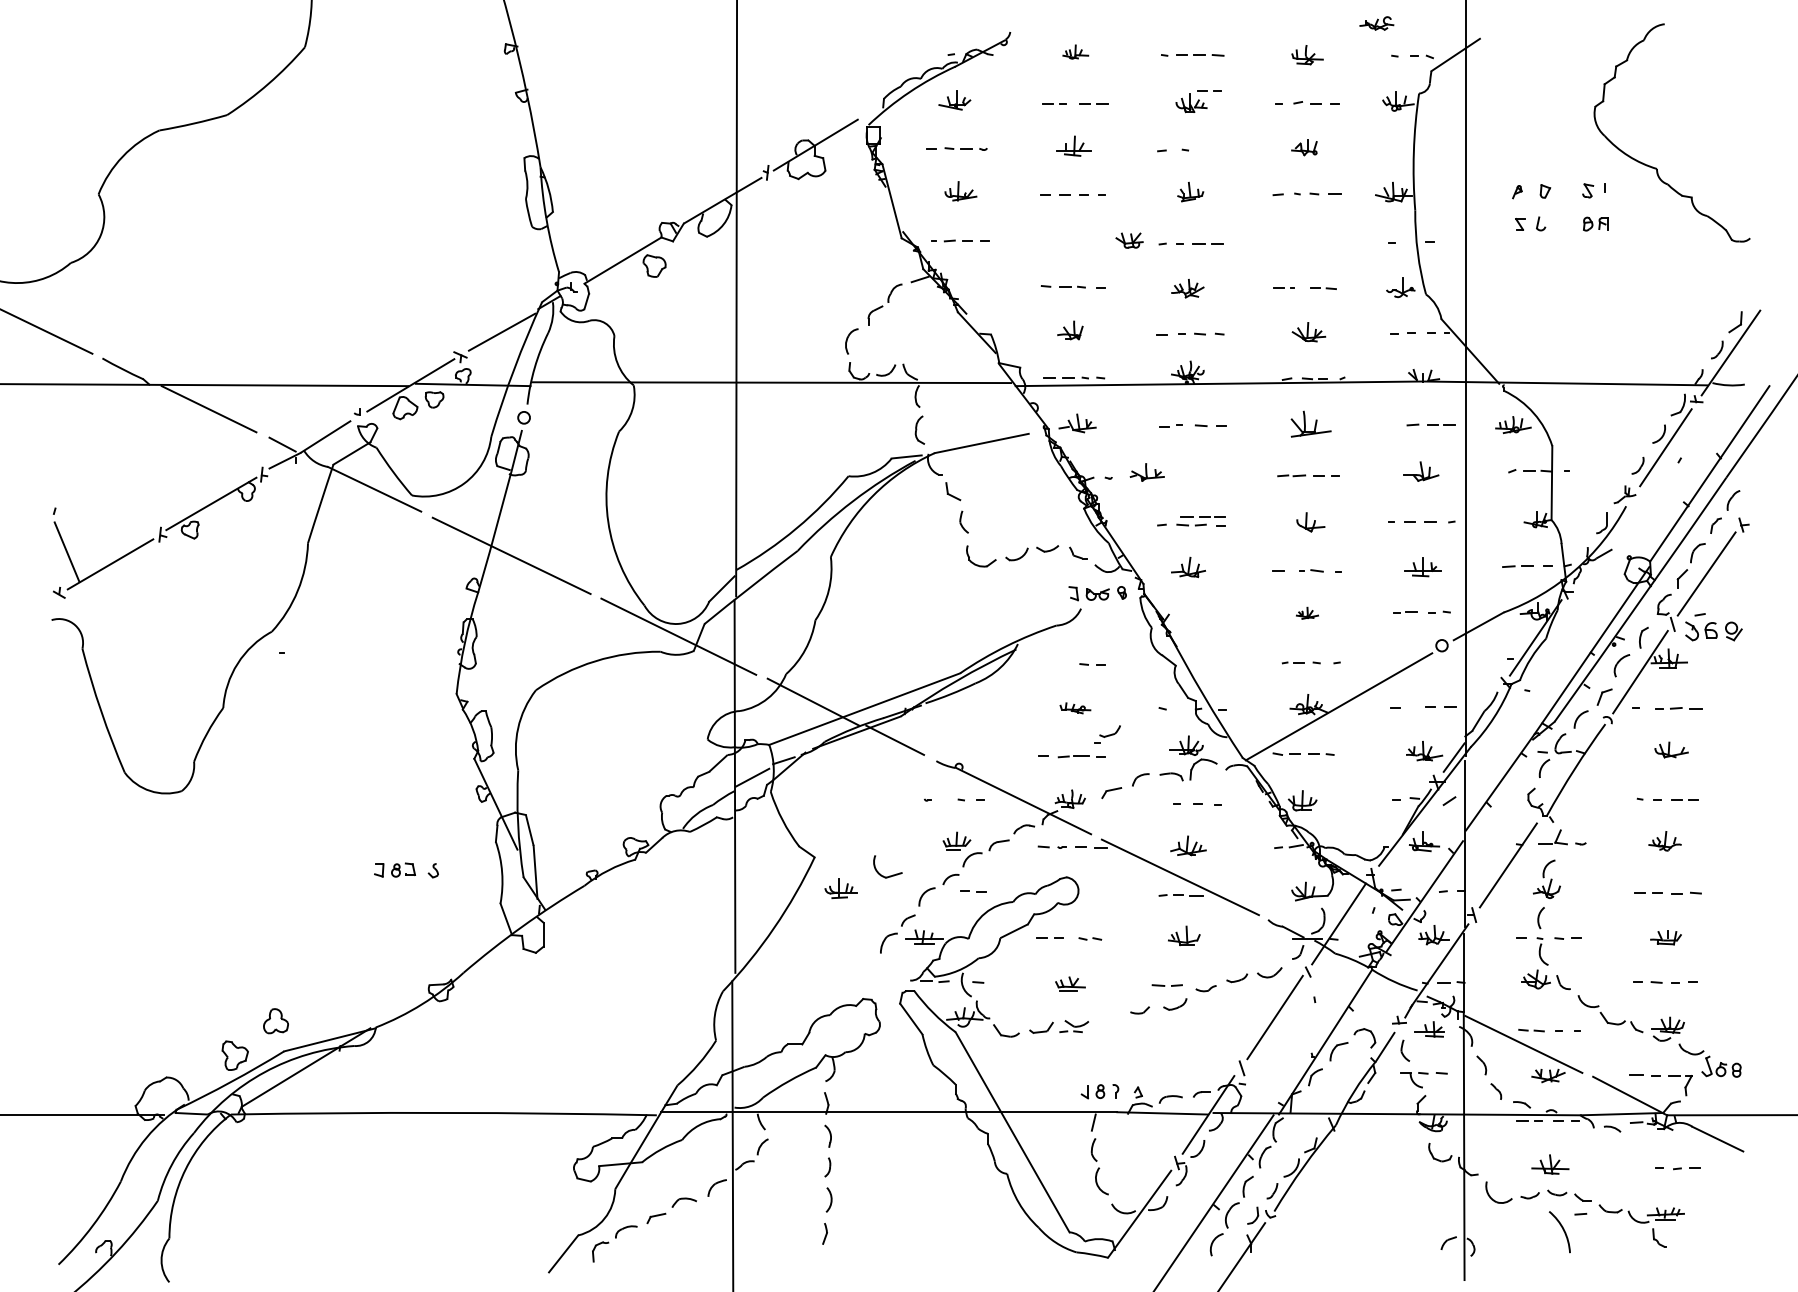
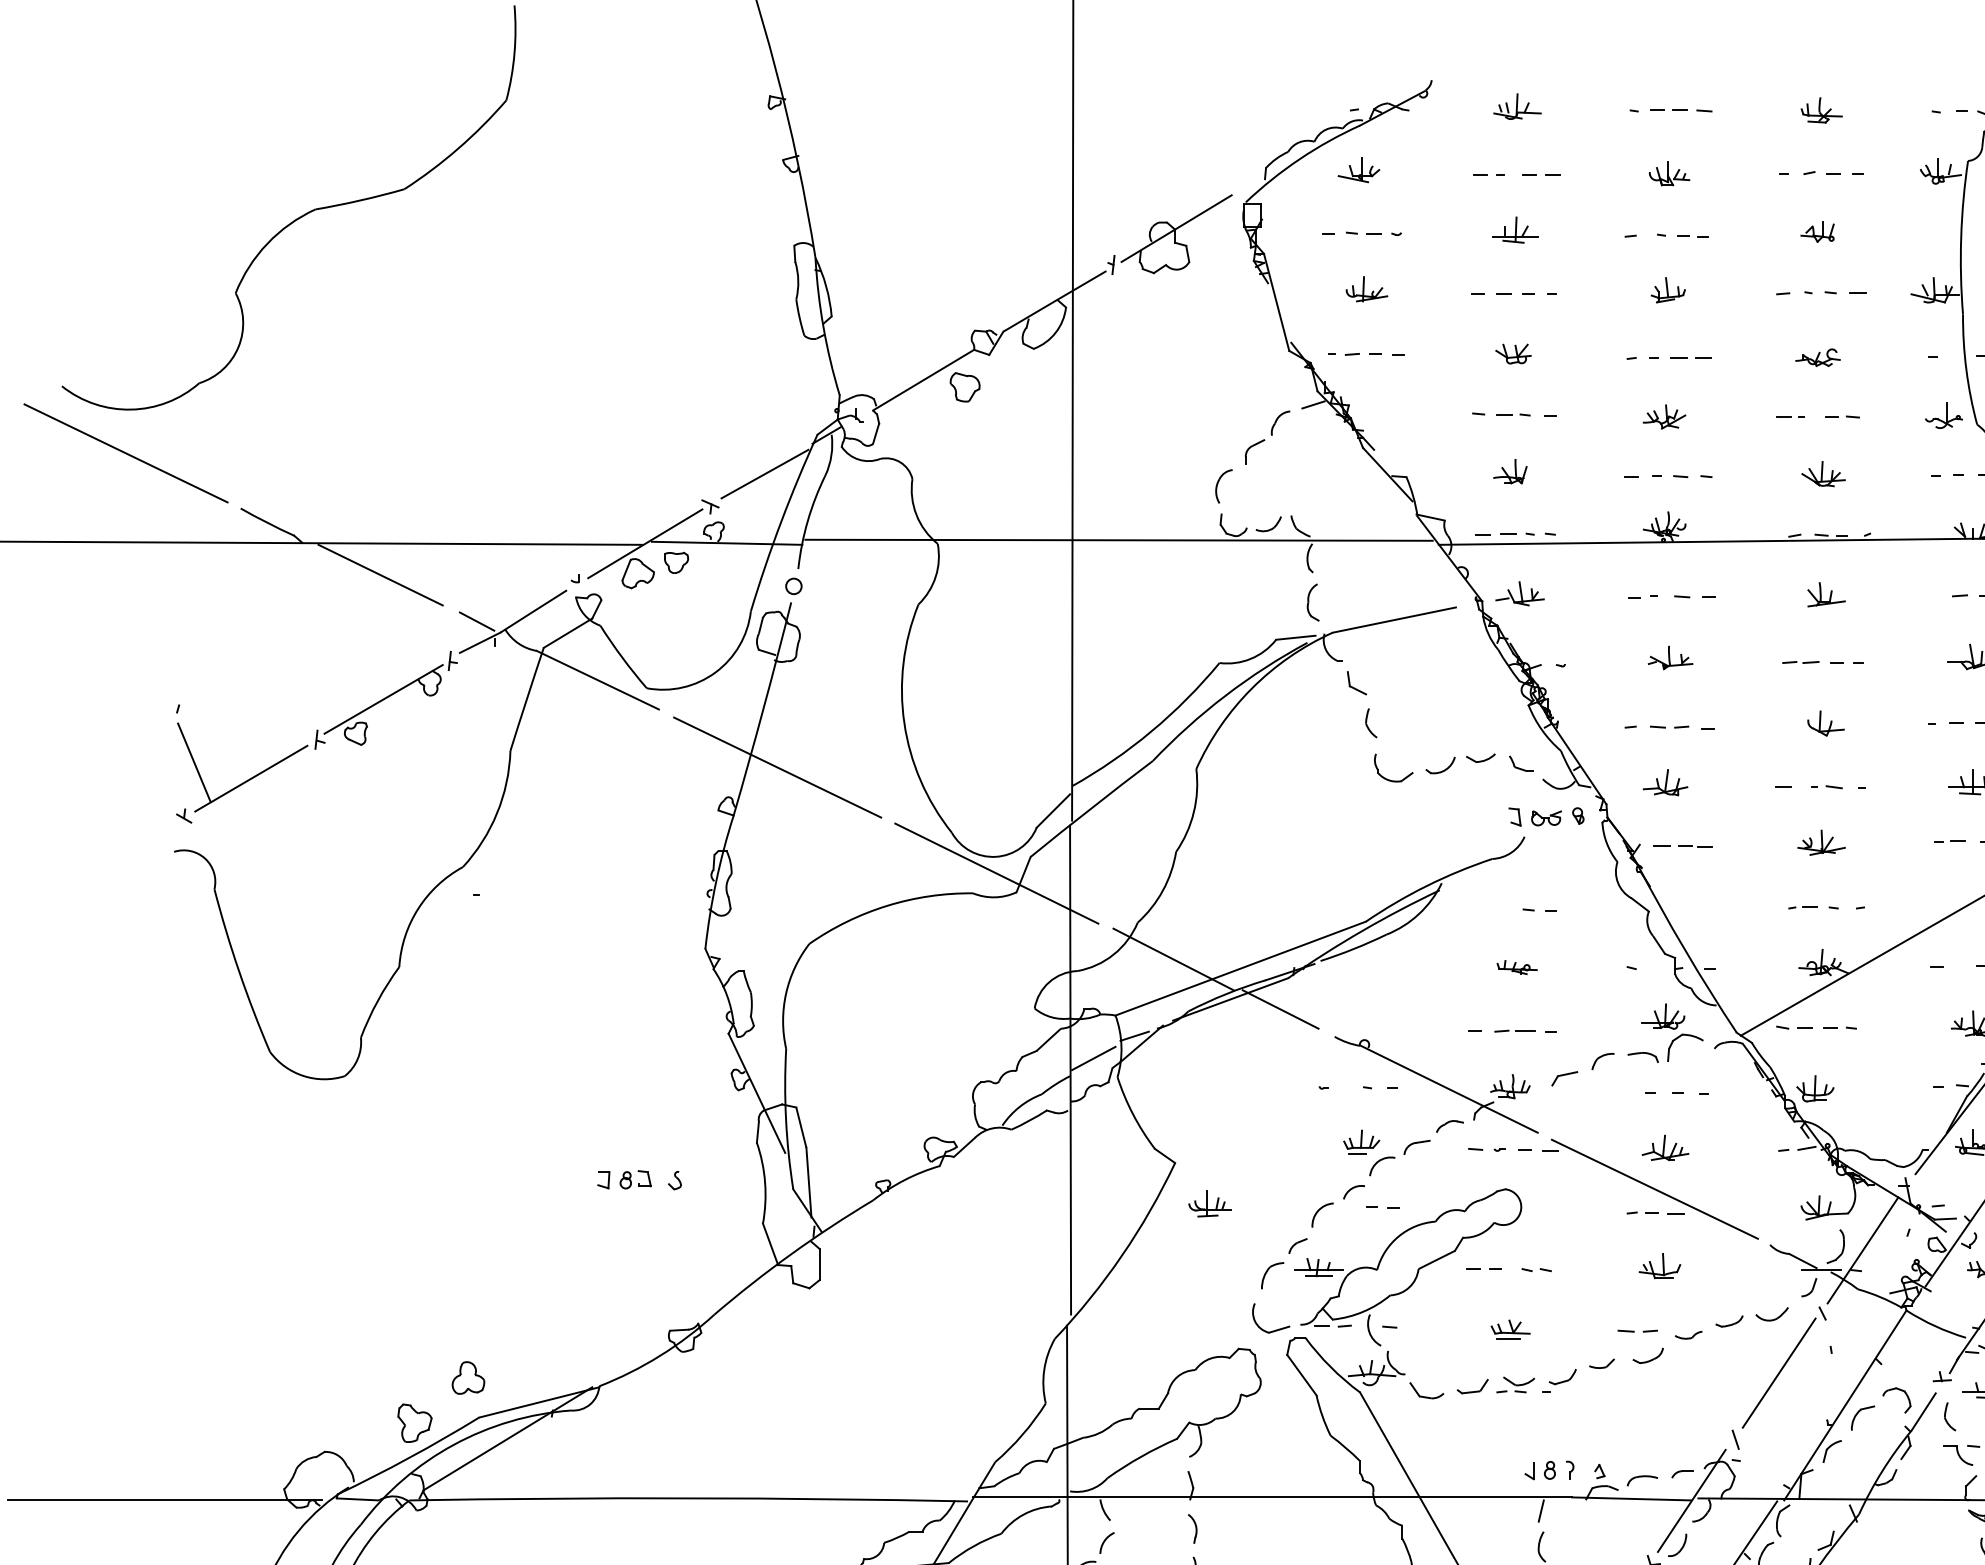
part: (1376, 23) -> (1817, 357), moved
part: (1075, 51) -> (1517, 105), size x1.43
line: (1207, 90) -> (1690, 235), moved
part: (1129, 240) -> (1513, 353), moved
part: (1311, 423) -> (1826, 593), size x0.71
part: (1146, 472) -> (1669, 658), moved
line: (1202, 516) -> (1682, 845), moved
part: (1307, 613) -> (1821, 843), size x1.67
part: (1107, 734) -> (1559, 1381), moved
part: (889, 875) -> (1273, 1329), moved

